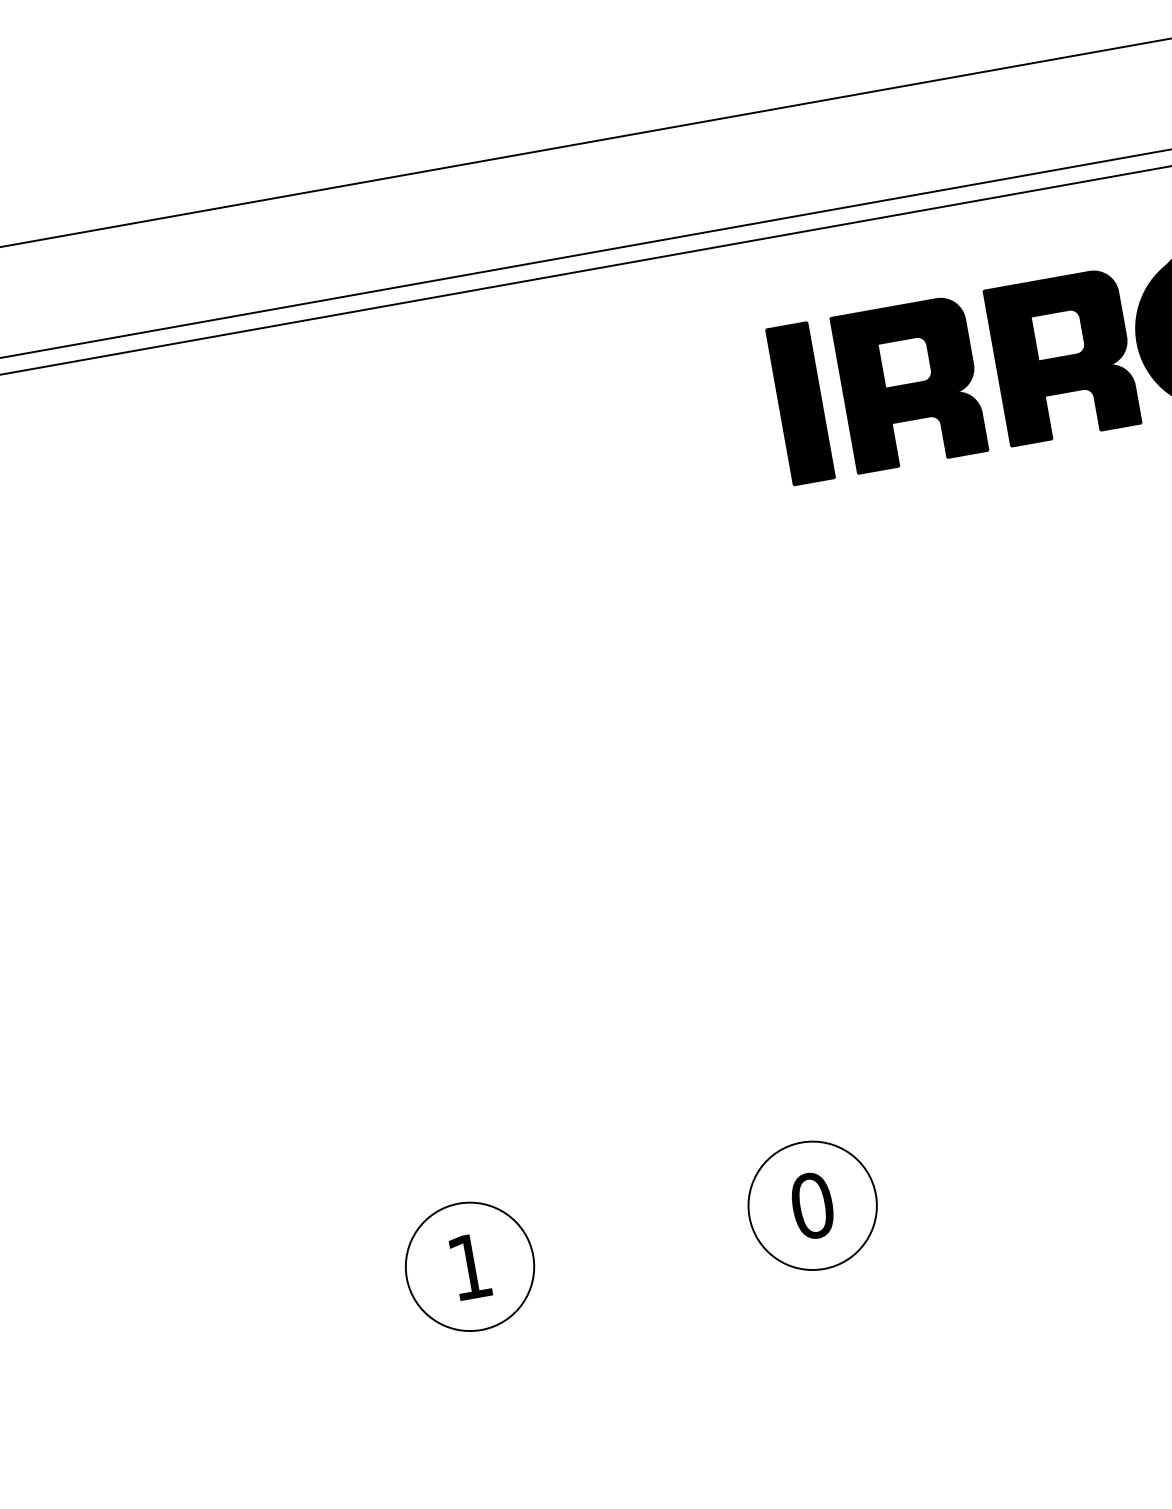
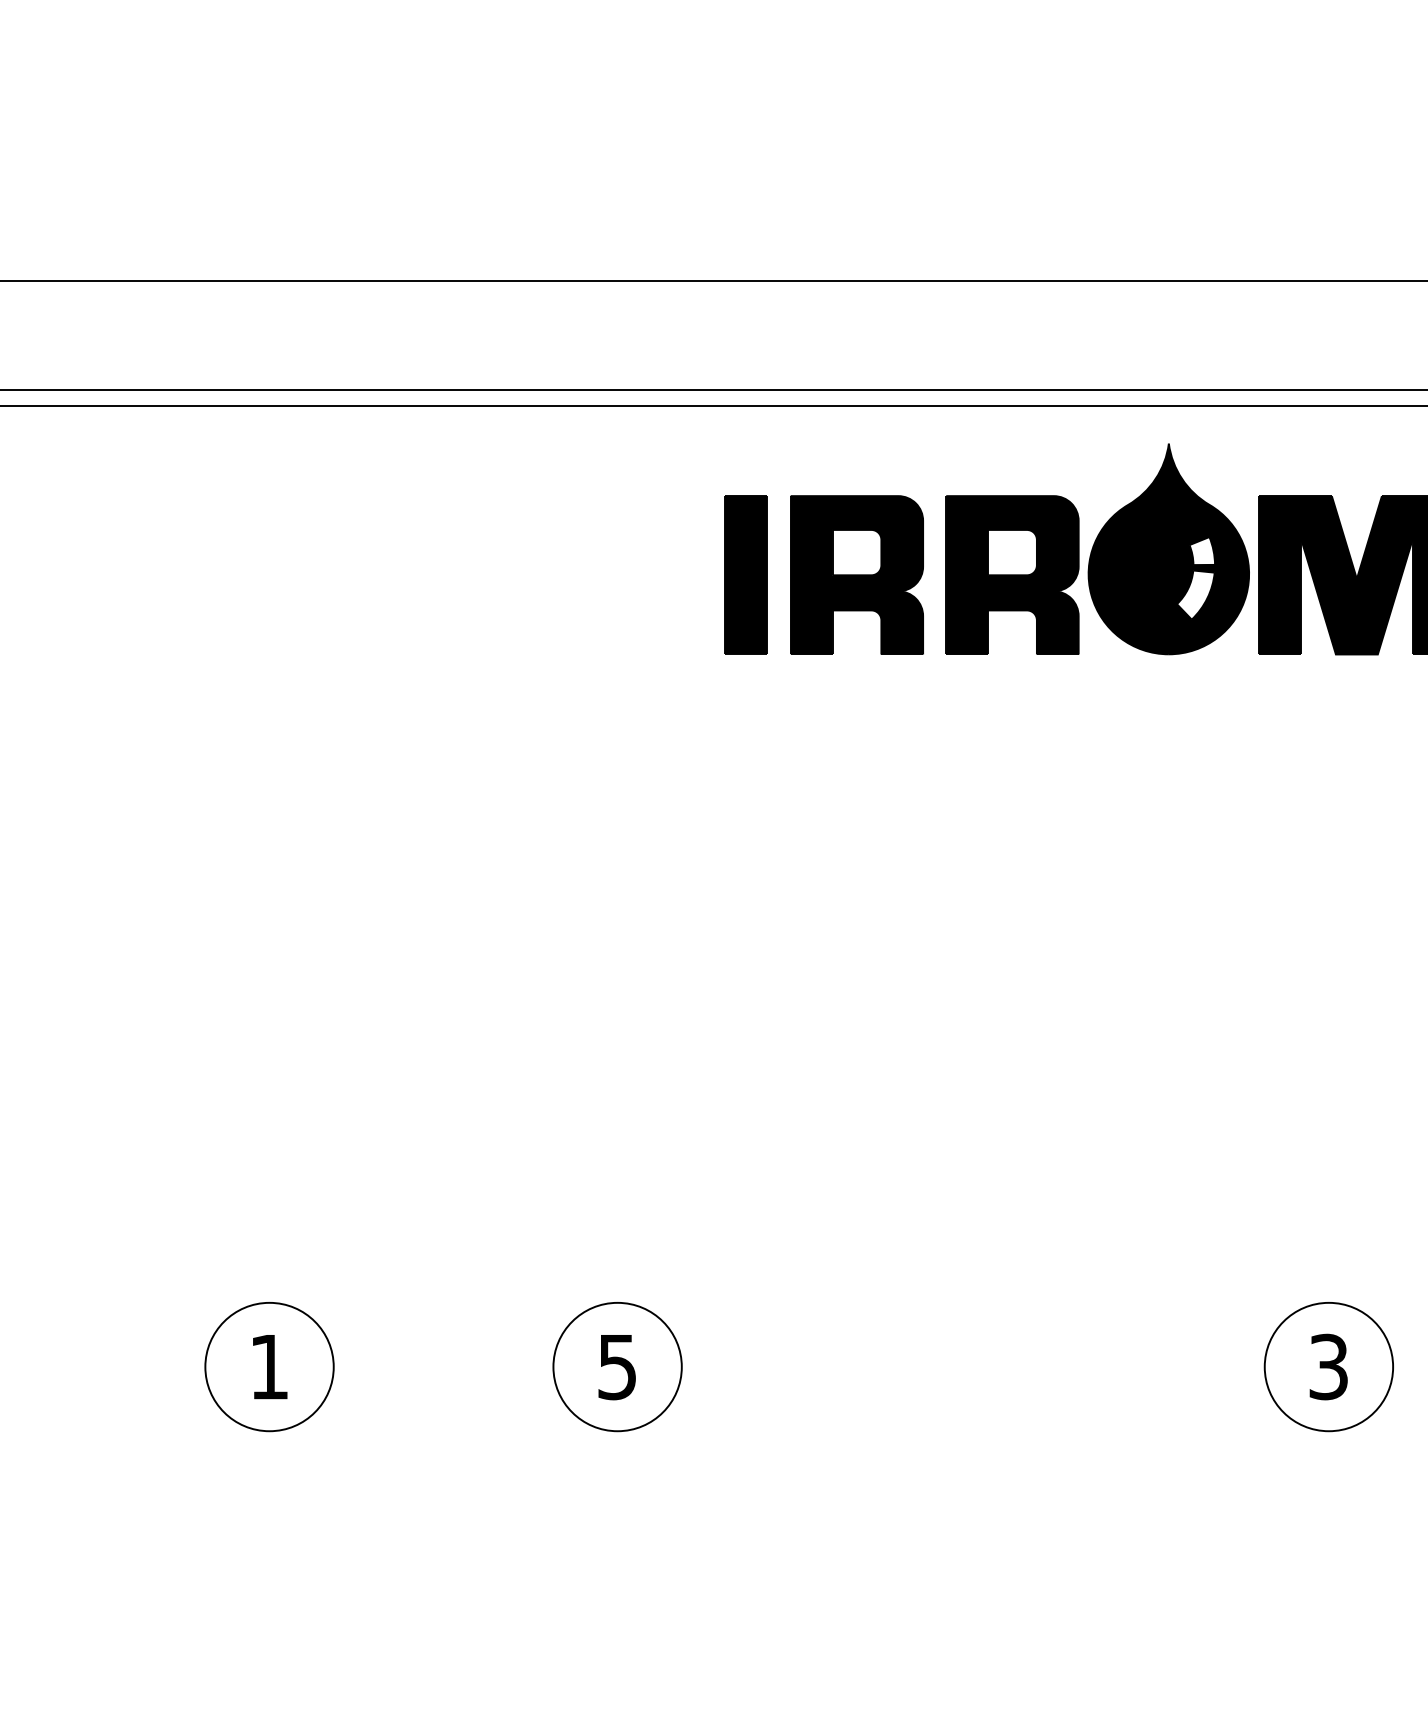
text: (812, 1205) -> (617, 1366), 0 -> 5

